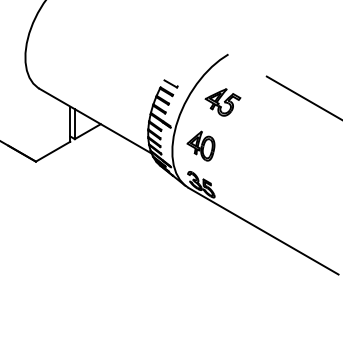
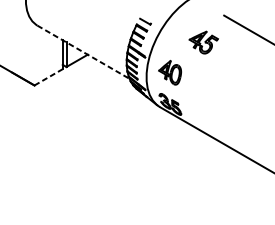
part: (222, 102) -> (203, 42), moved
line: (95, 121) -> (83, 52), solid -> dashed
line: (53, 151) -> (48, 77), solid -> dashed

